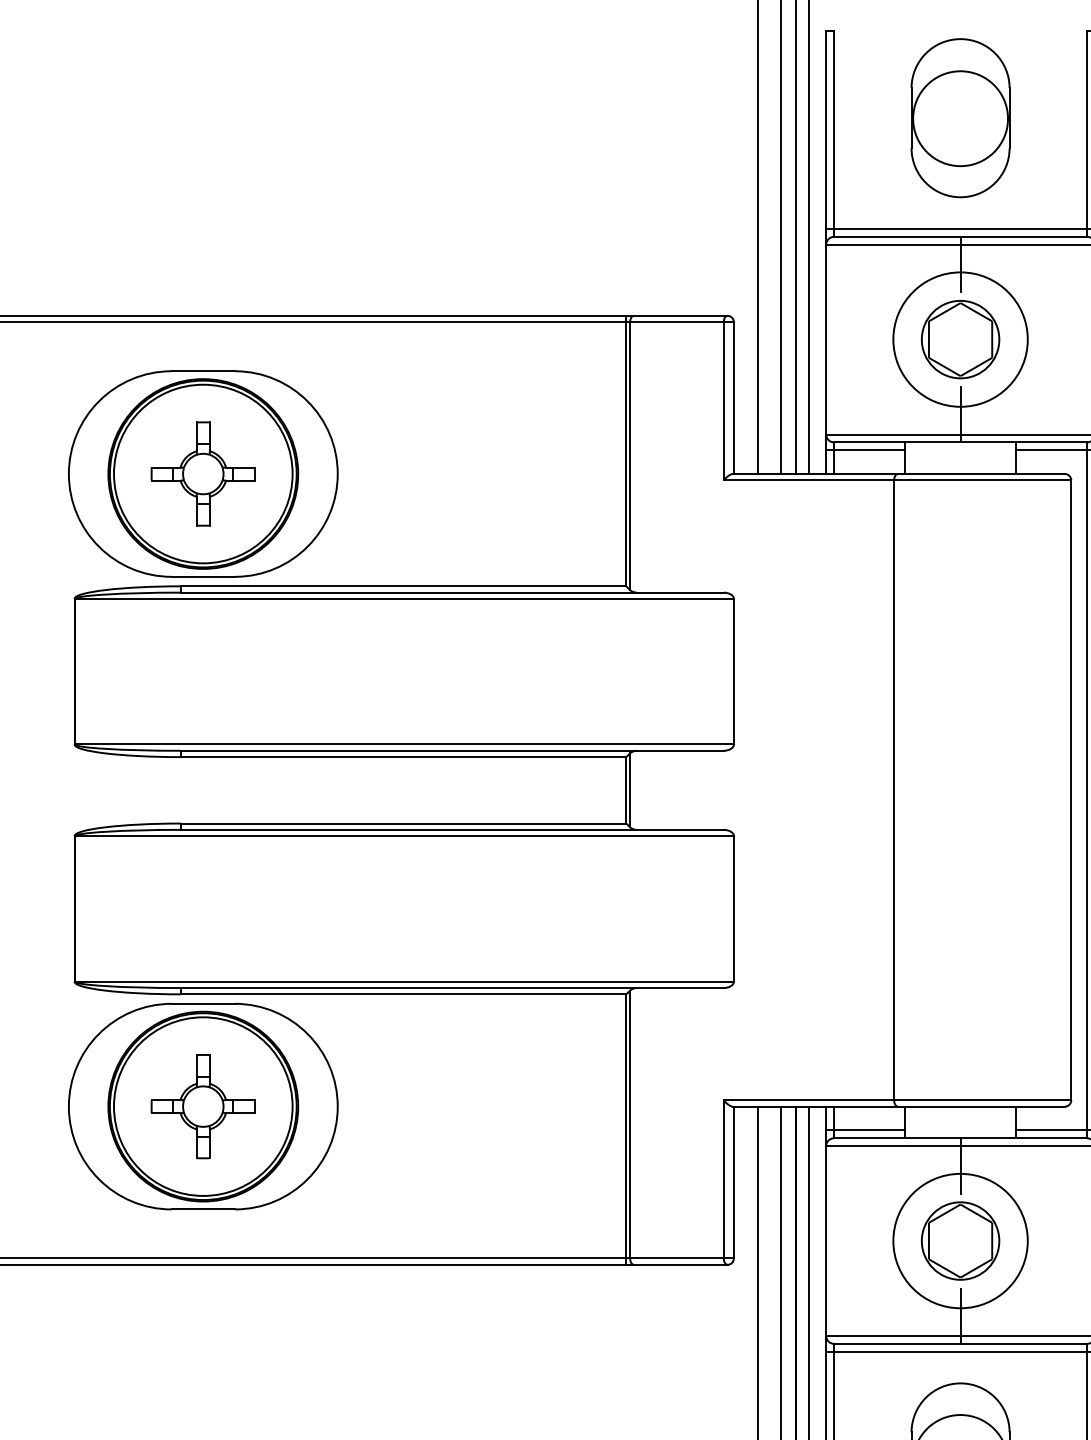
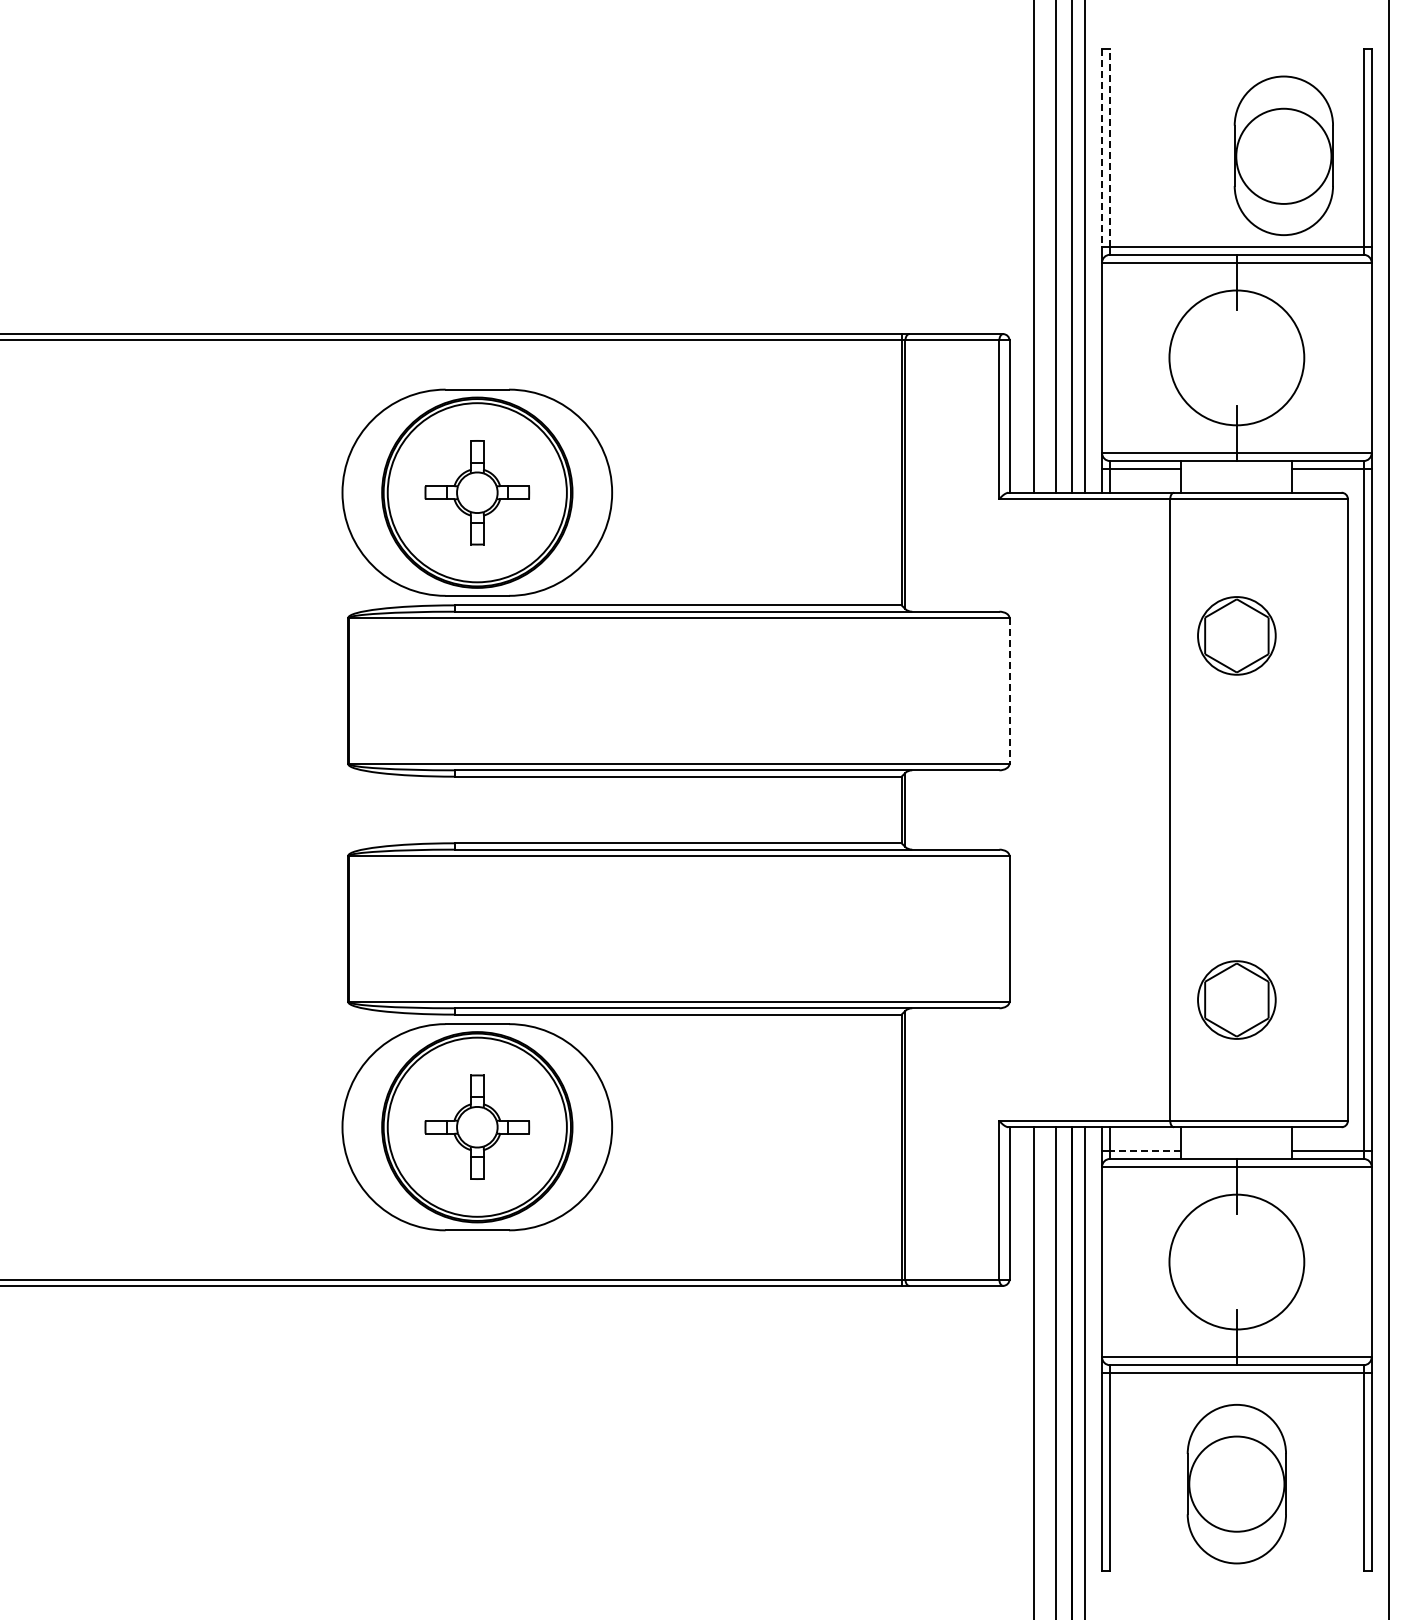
part: (960, 117) -> (1283, 155), moved
line: (833, 129) -> (1109, 147), solid -> dashed
line: (826, 130) -> (1102, 148), solid -> dashed
part: (960, 339) -> (1236, 635), moved
line: (733, 672) -> (1009, 691), solid -> dashed
line: (869, 1130) -> (1145, 1151), solid -> dashed
part: (960, 1240) -> (1236, 999), moved

